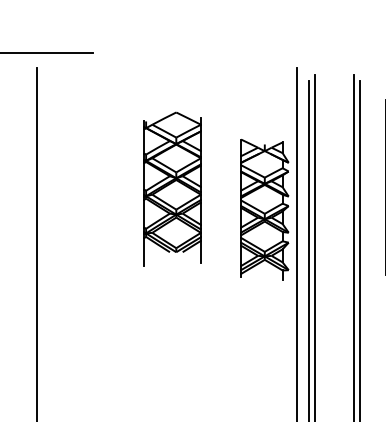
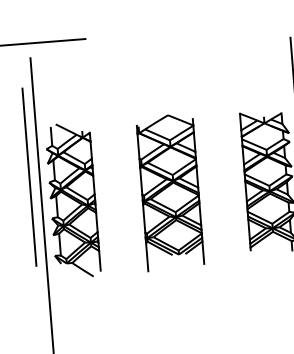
line: (25, 185) -> (28, 176), added
part: (172, 188) -> (170, 191), moved
part: (67, 212) -> (72, 200), added

